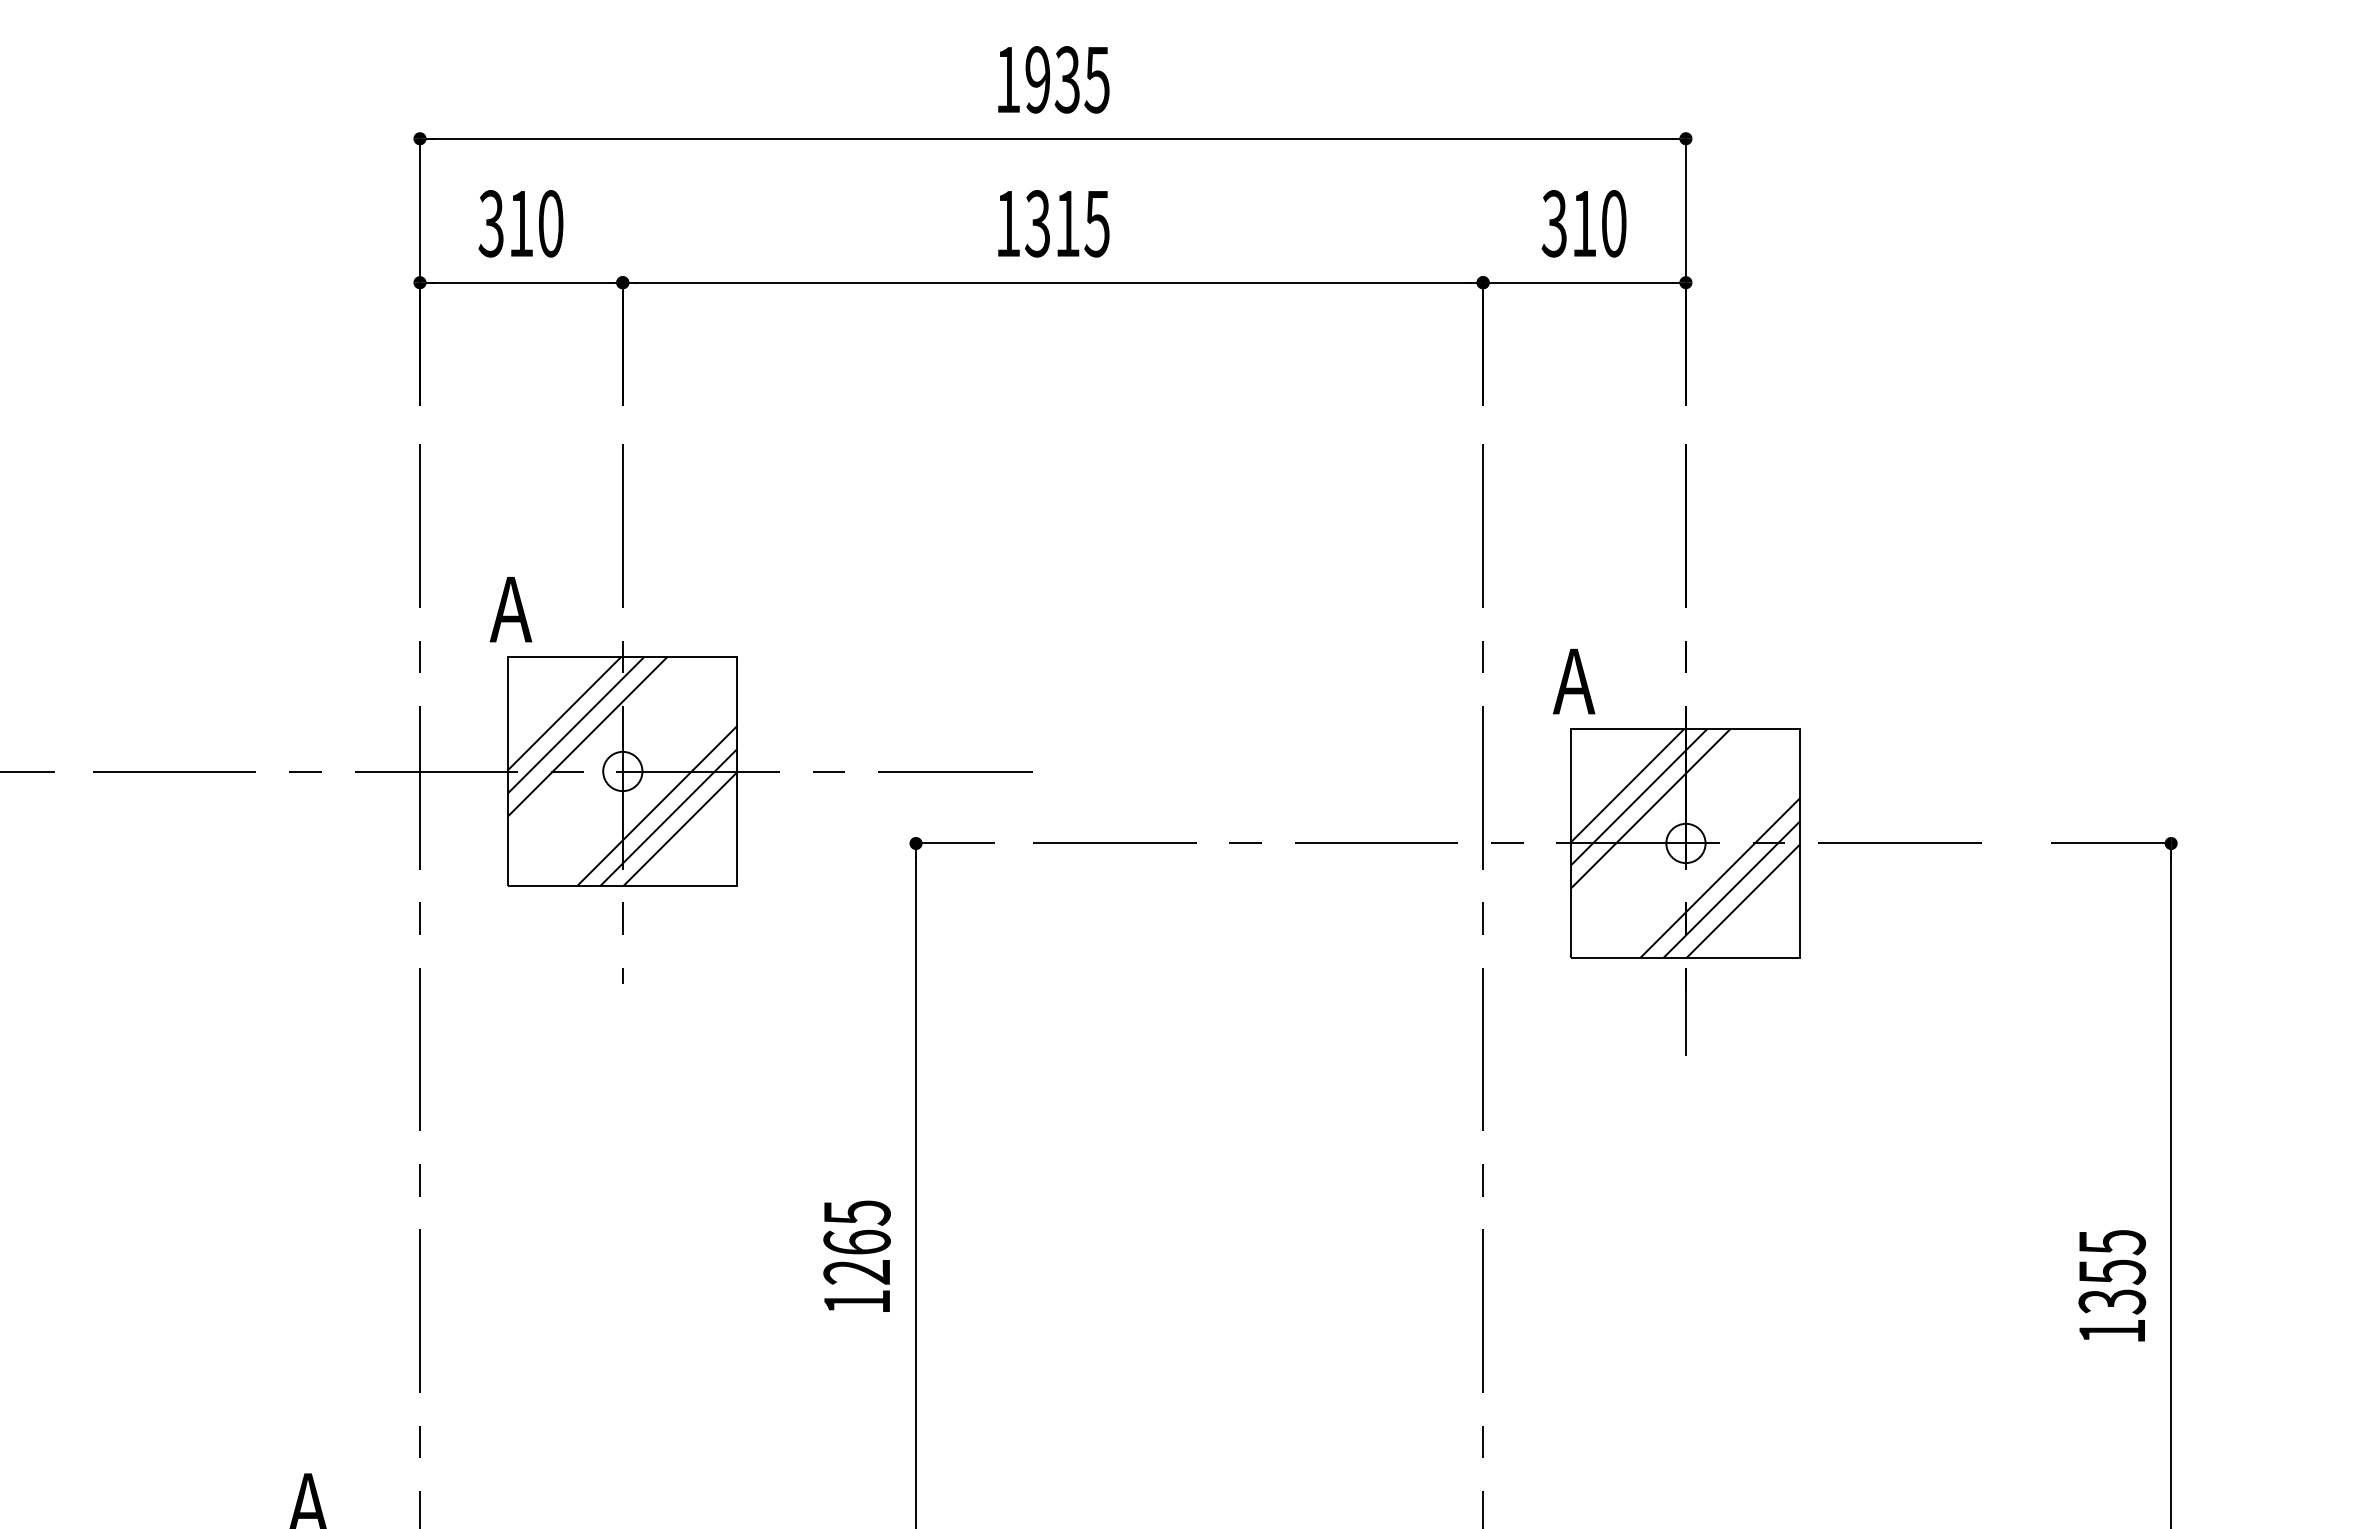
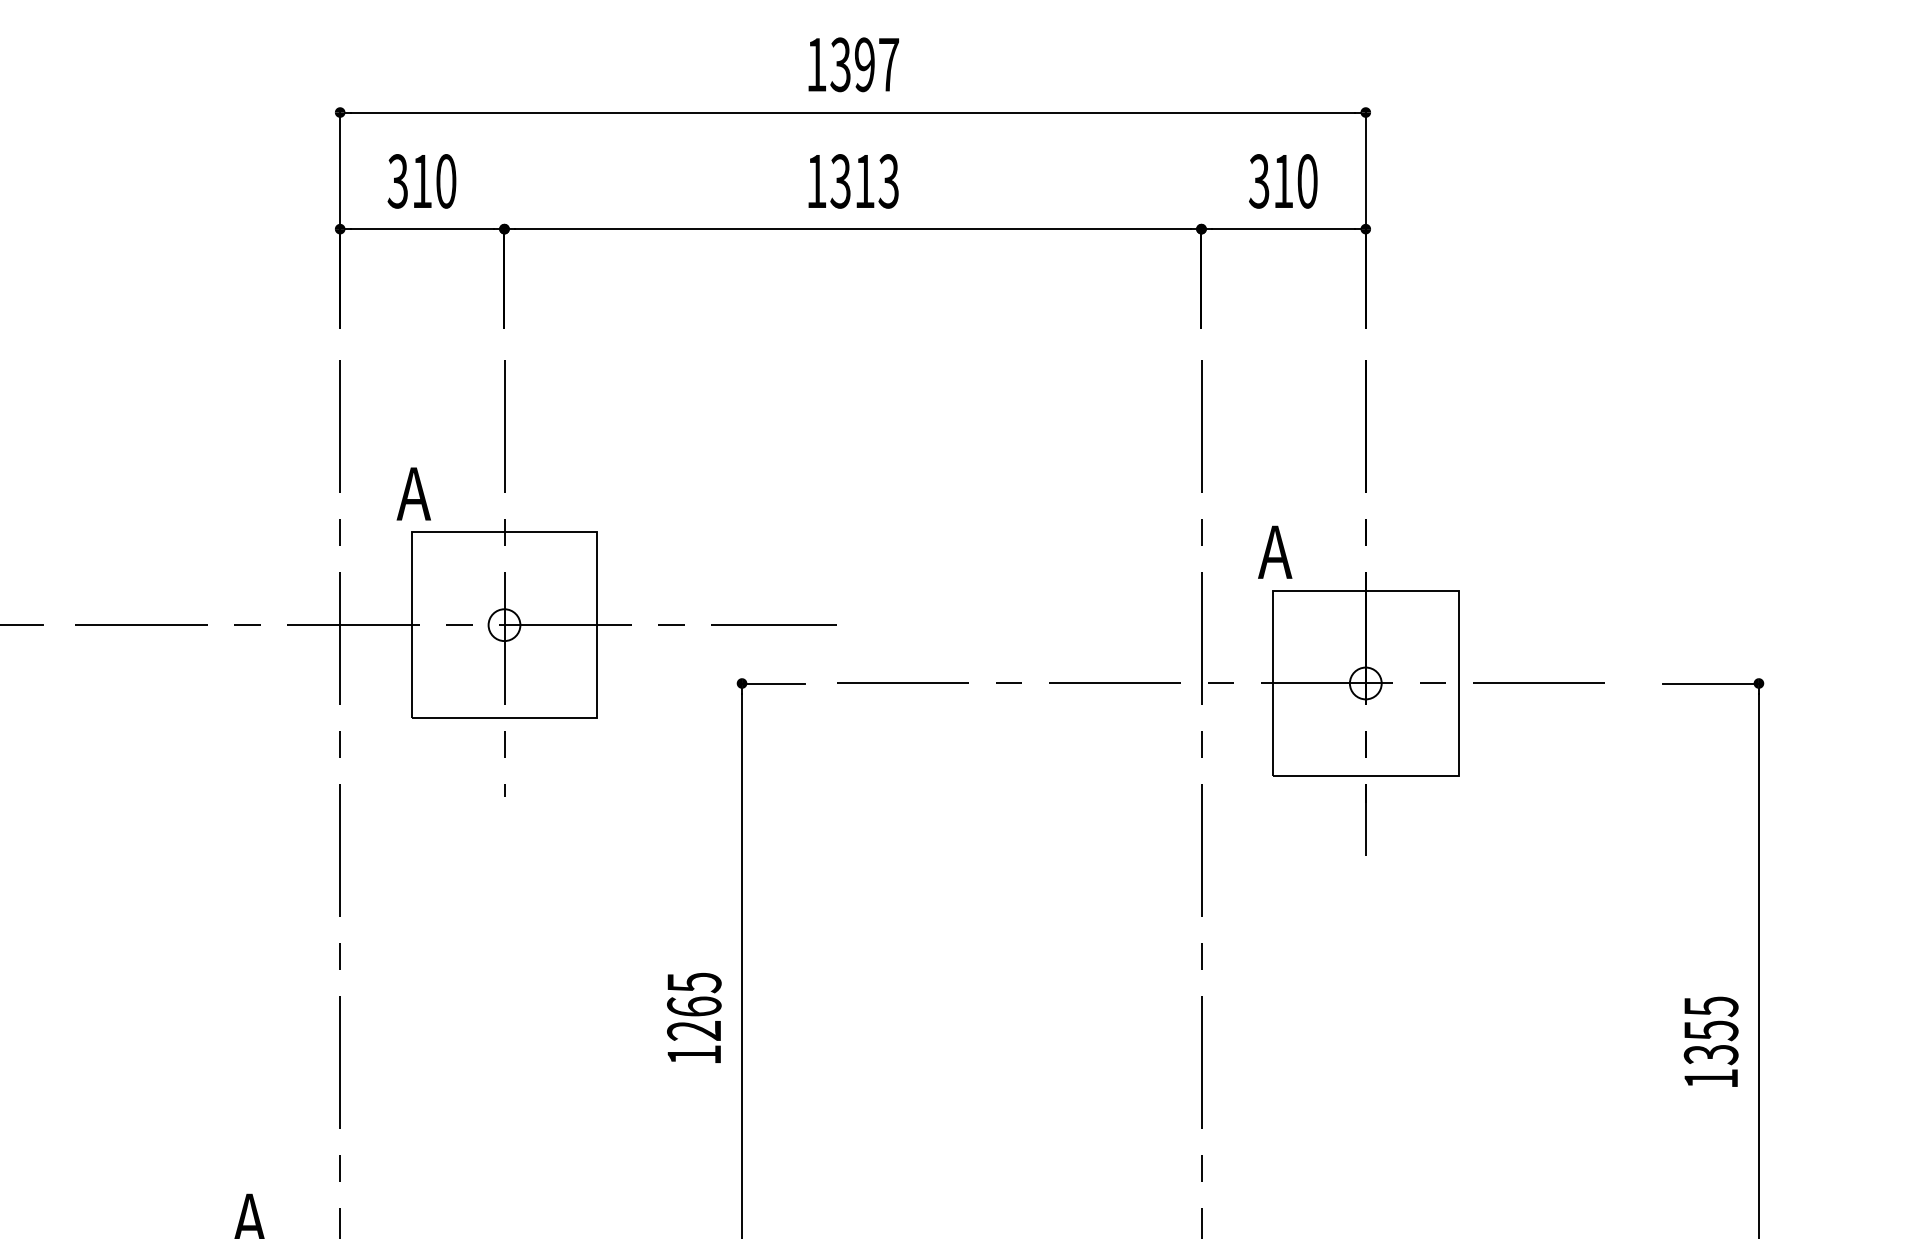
text: (1067, 79) -> (864, 64), 1935 -> 1397
text: (1096, 223) -> (888, 181), 1315 -> 1313
hatch: (622, 770) -> (504, 624), removed
hatch: (1685, 843) -> (1365, 683), removed

